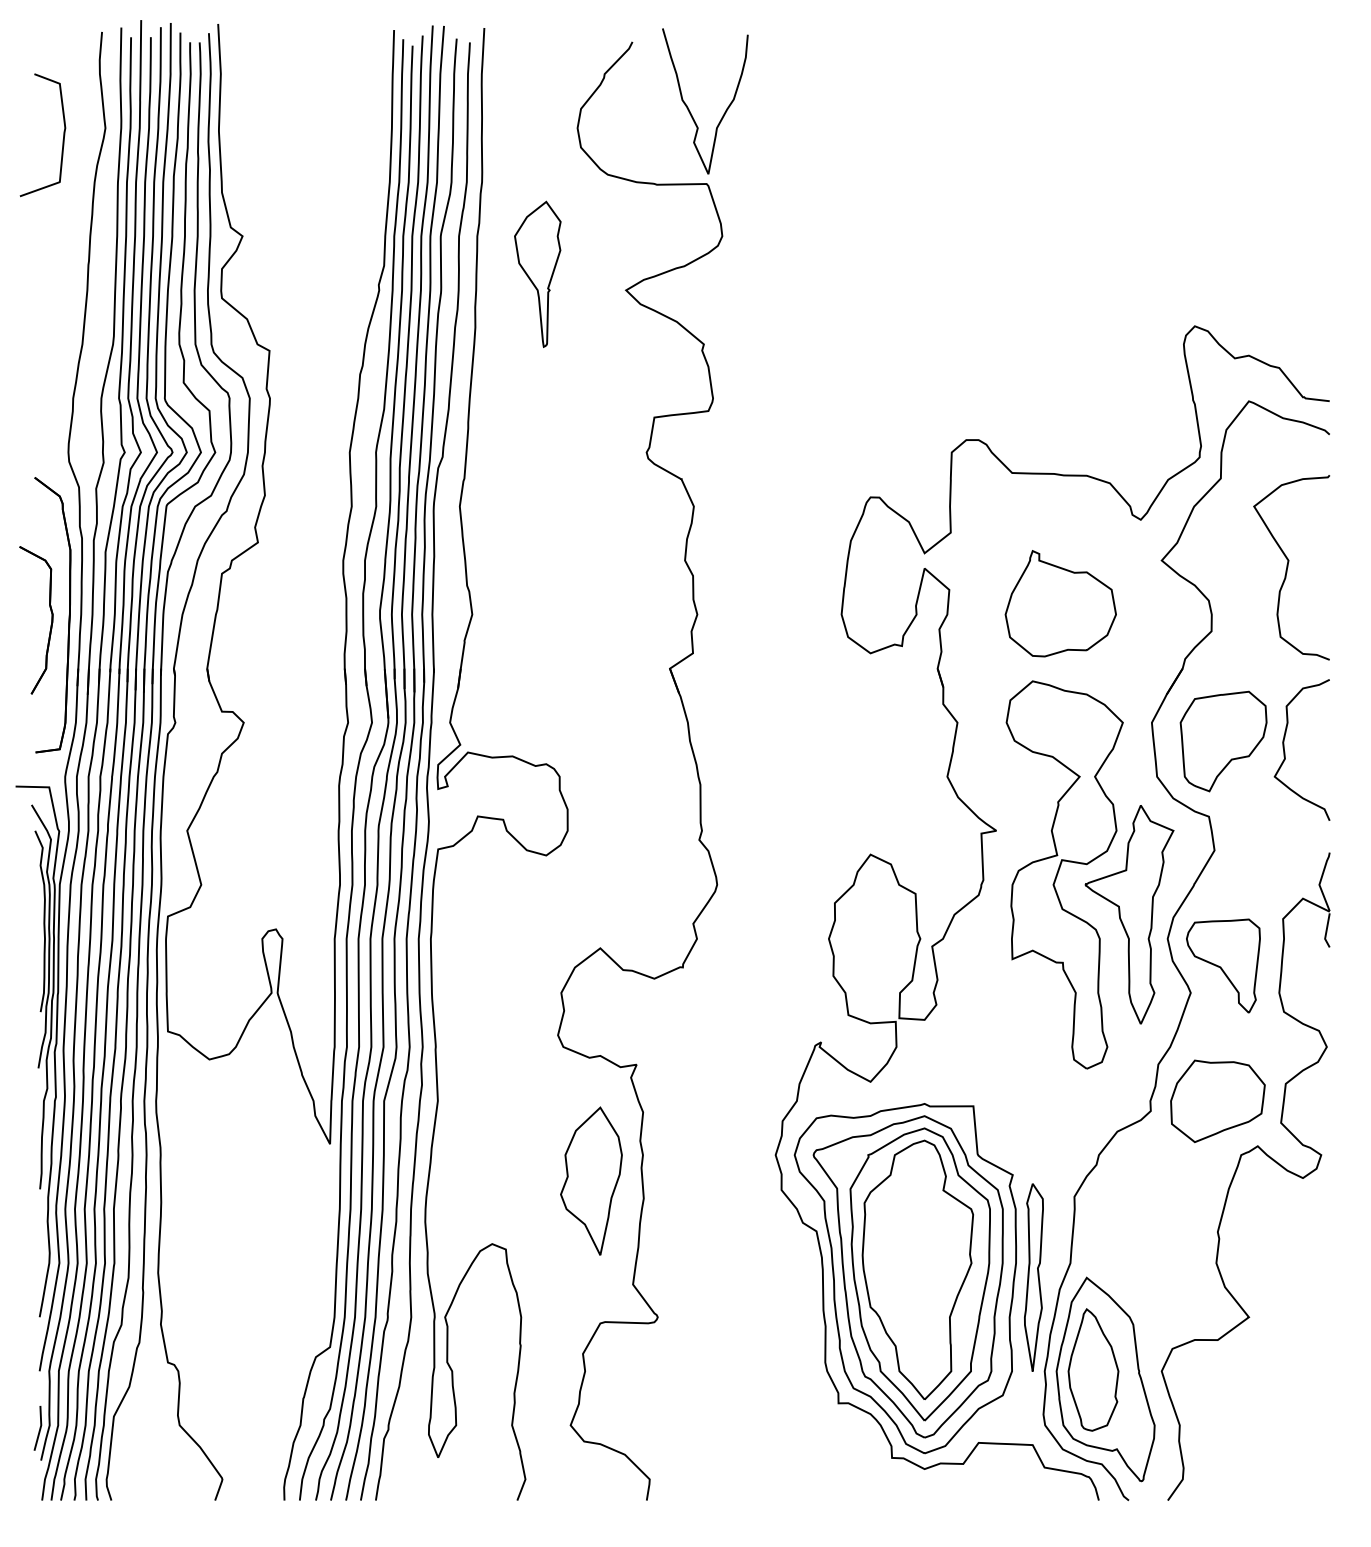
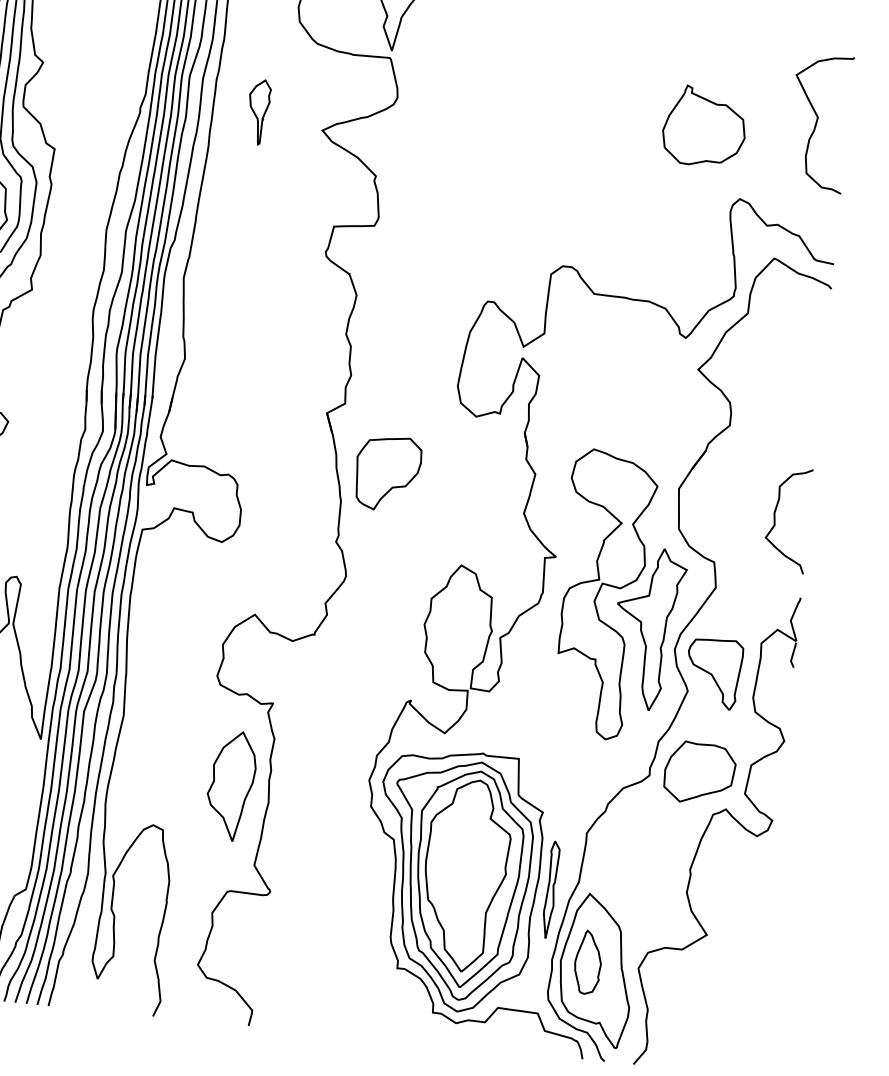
part: (537, 273) -> (258, 111), size x0.6
curve: (1288, 567) -> (817, 122), moved
part: (1060, 603) -> (704, 126), moved
part: (1223, 741) -> (387, 473), moved
part: (1033, 1277) -> (550, 889), size x0.7
part: (1093, 1369) -> (588, 962), size x0.7

